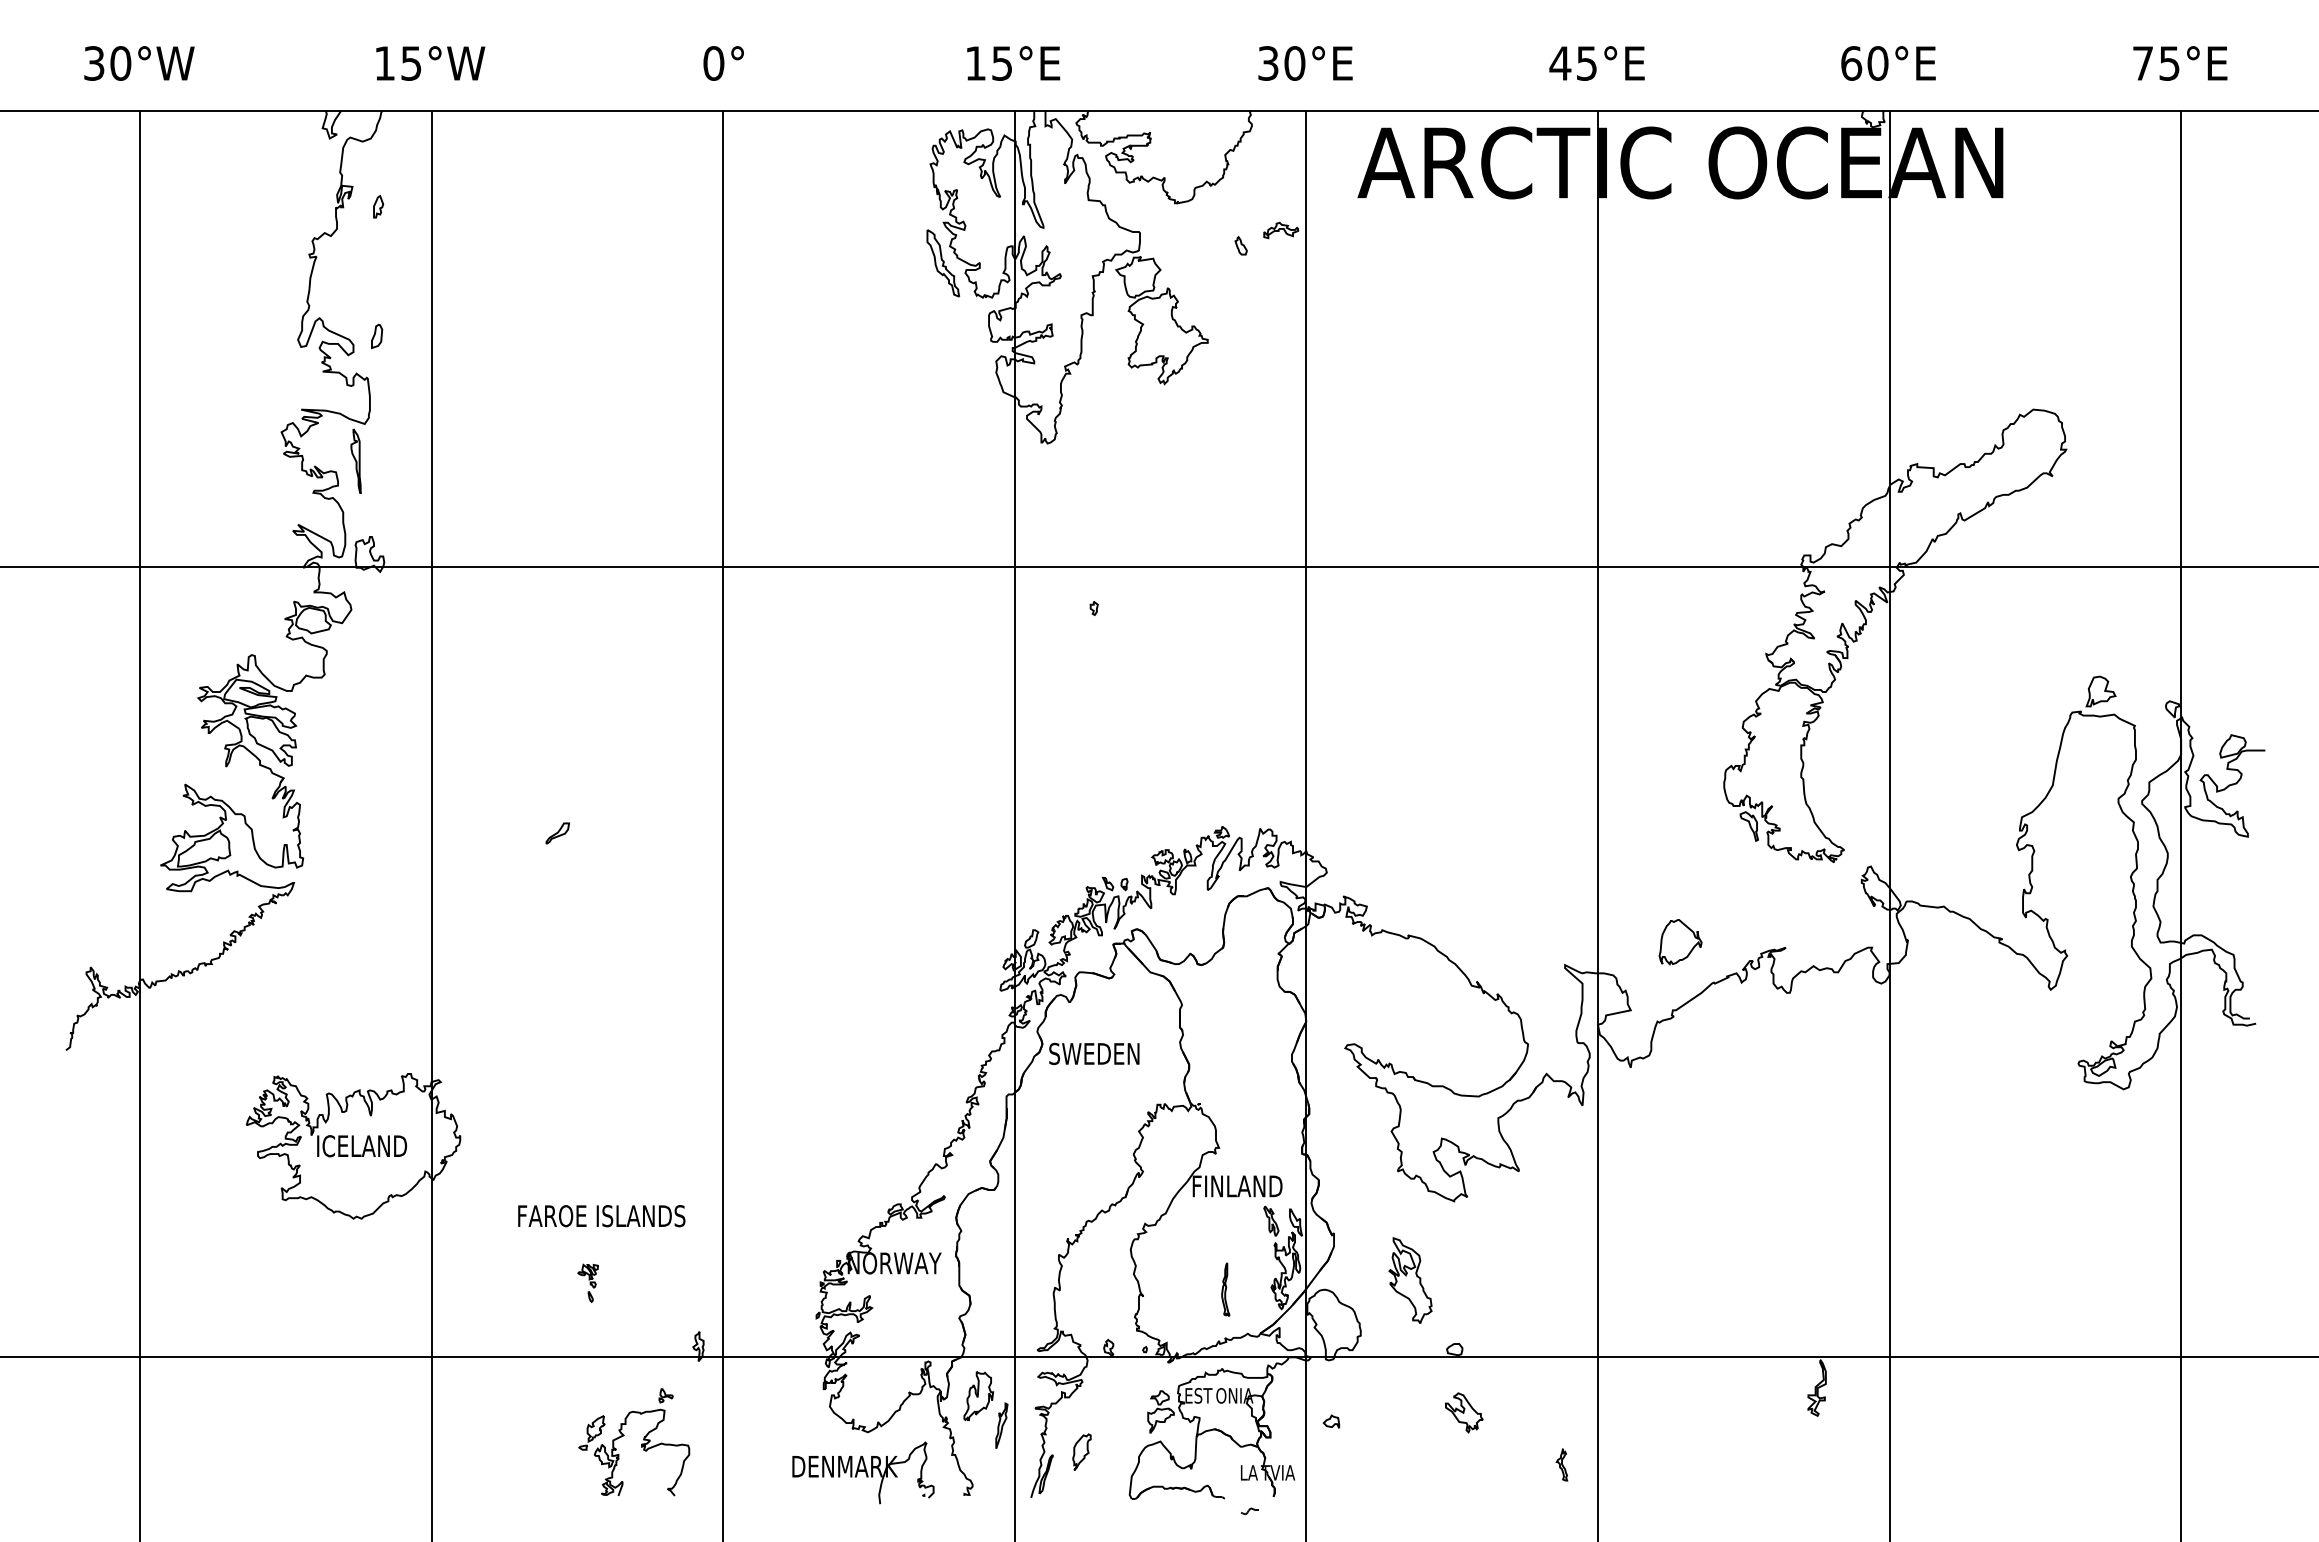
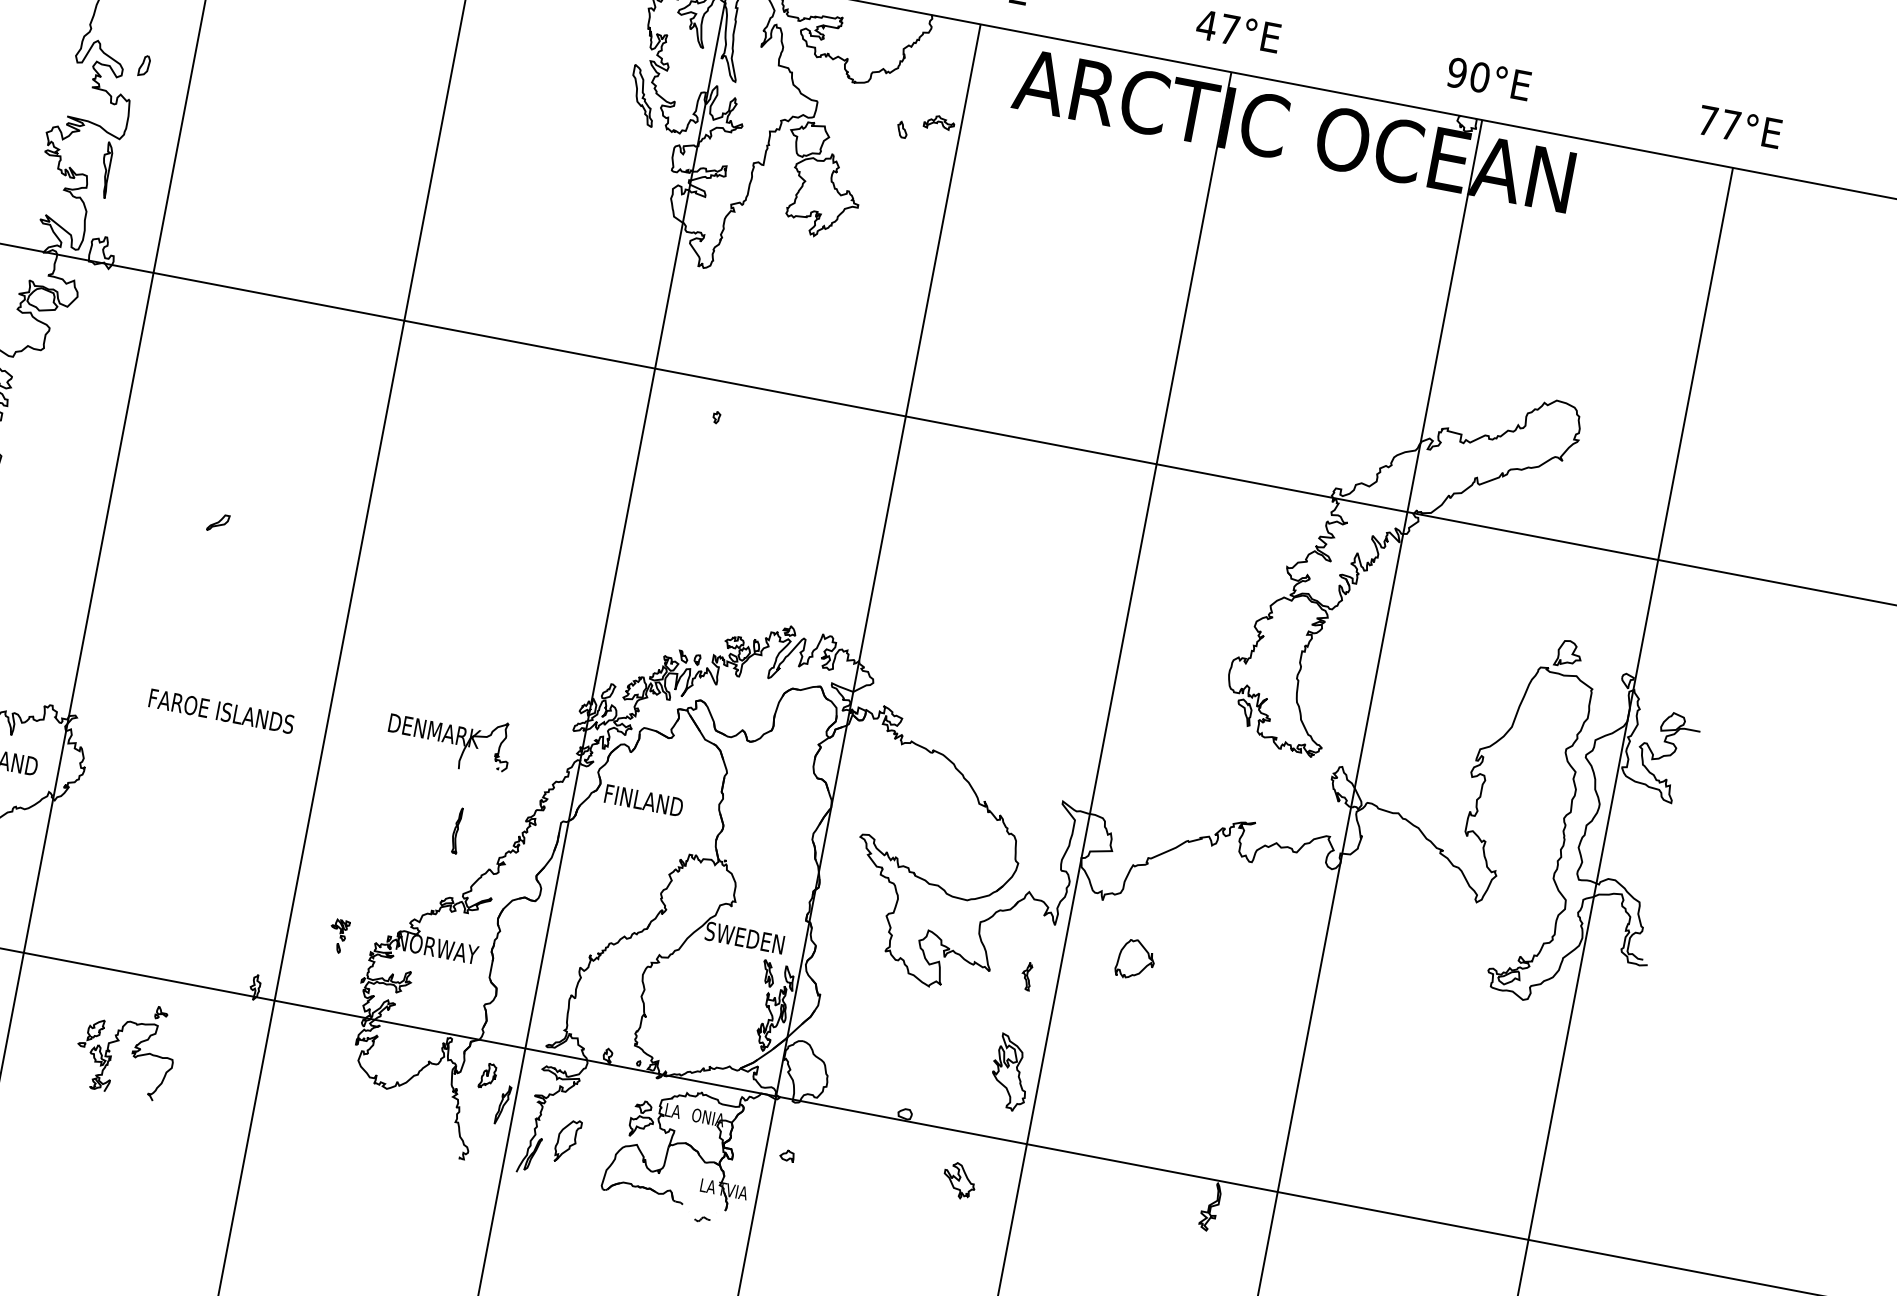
text: (1586, 63) -> (1229, 29), 45°E -> 47°E
text: (1851, 63) -> (1457, 73), 60°E -> 90°E
text: (2169, 63) -> (1730, 125), 75°E -> 77°E
part: (1680, 942) -> (1135, 960), moved
text: (1094, 1053) -> (643, 800), SWEDEN -> FINLAND
text: (1237, 1186) -> (745, 938), FINLAND -> SWEDEN
text: (601, 1216) -> (221, 711), moved
part: (1410, 1280) -> (1010, 1072), moved
part: (587, 1282) -> (338, 935), moved
part: (1225, 1289) -> (457, 830), moved
text: (1199, 1395) -> (678, 1111), EST -> LA
part: (978, 1396) -> (487, 1076), size x0.6
part: (1464, 1412) -> (959, 1180), moved
part: (641, 1443) -> (132, 1050), moved
part: (1081, 1451) -> (567, 1140), size x1.4
part: (1561, 1464) -> (1026, 975), moved
part: (863, 1472) -> (449, 739), moved

